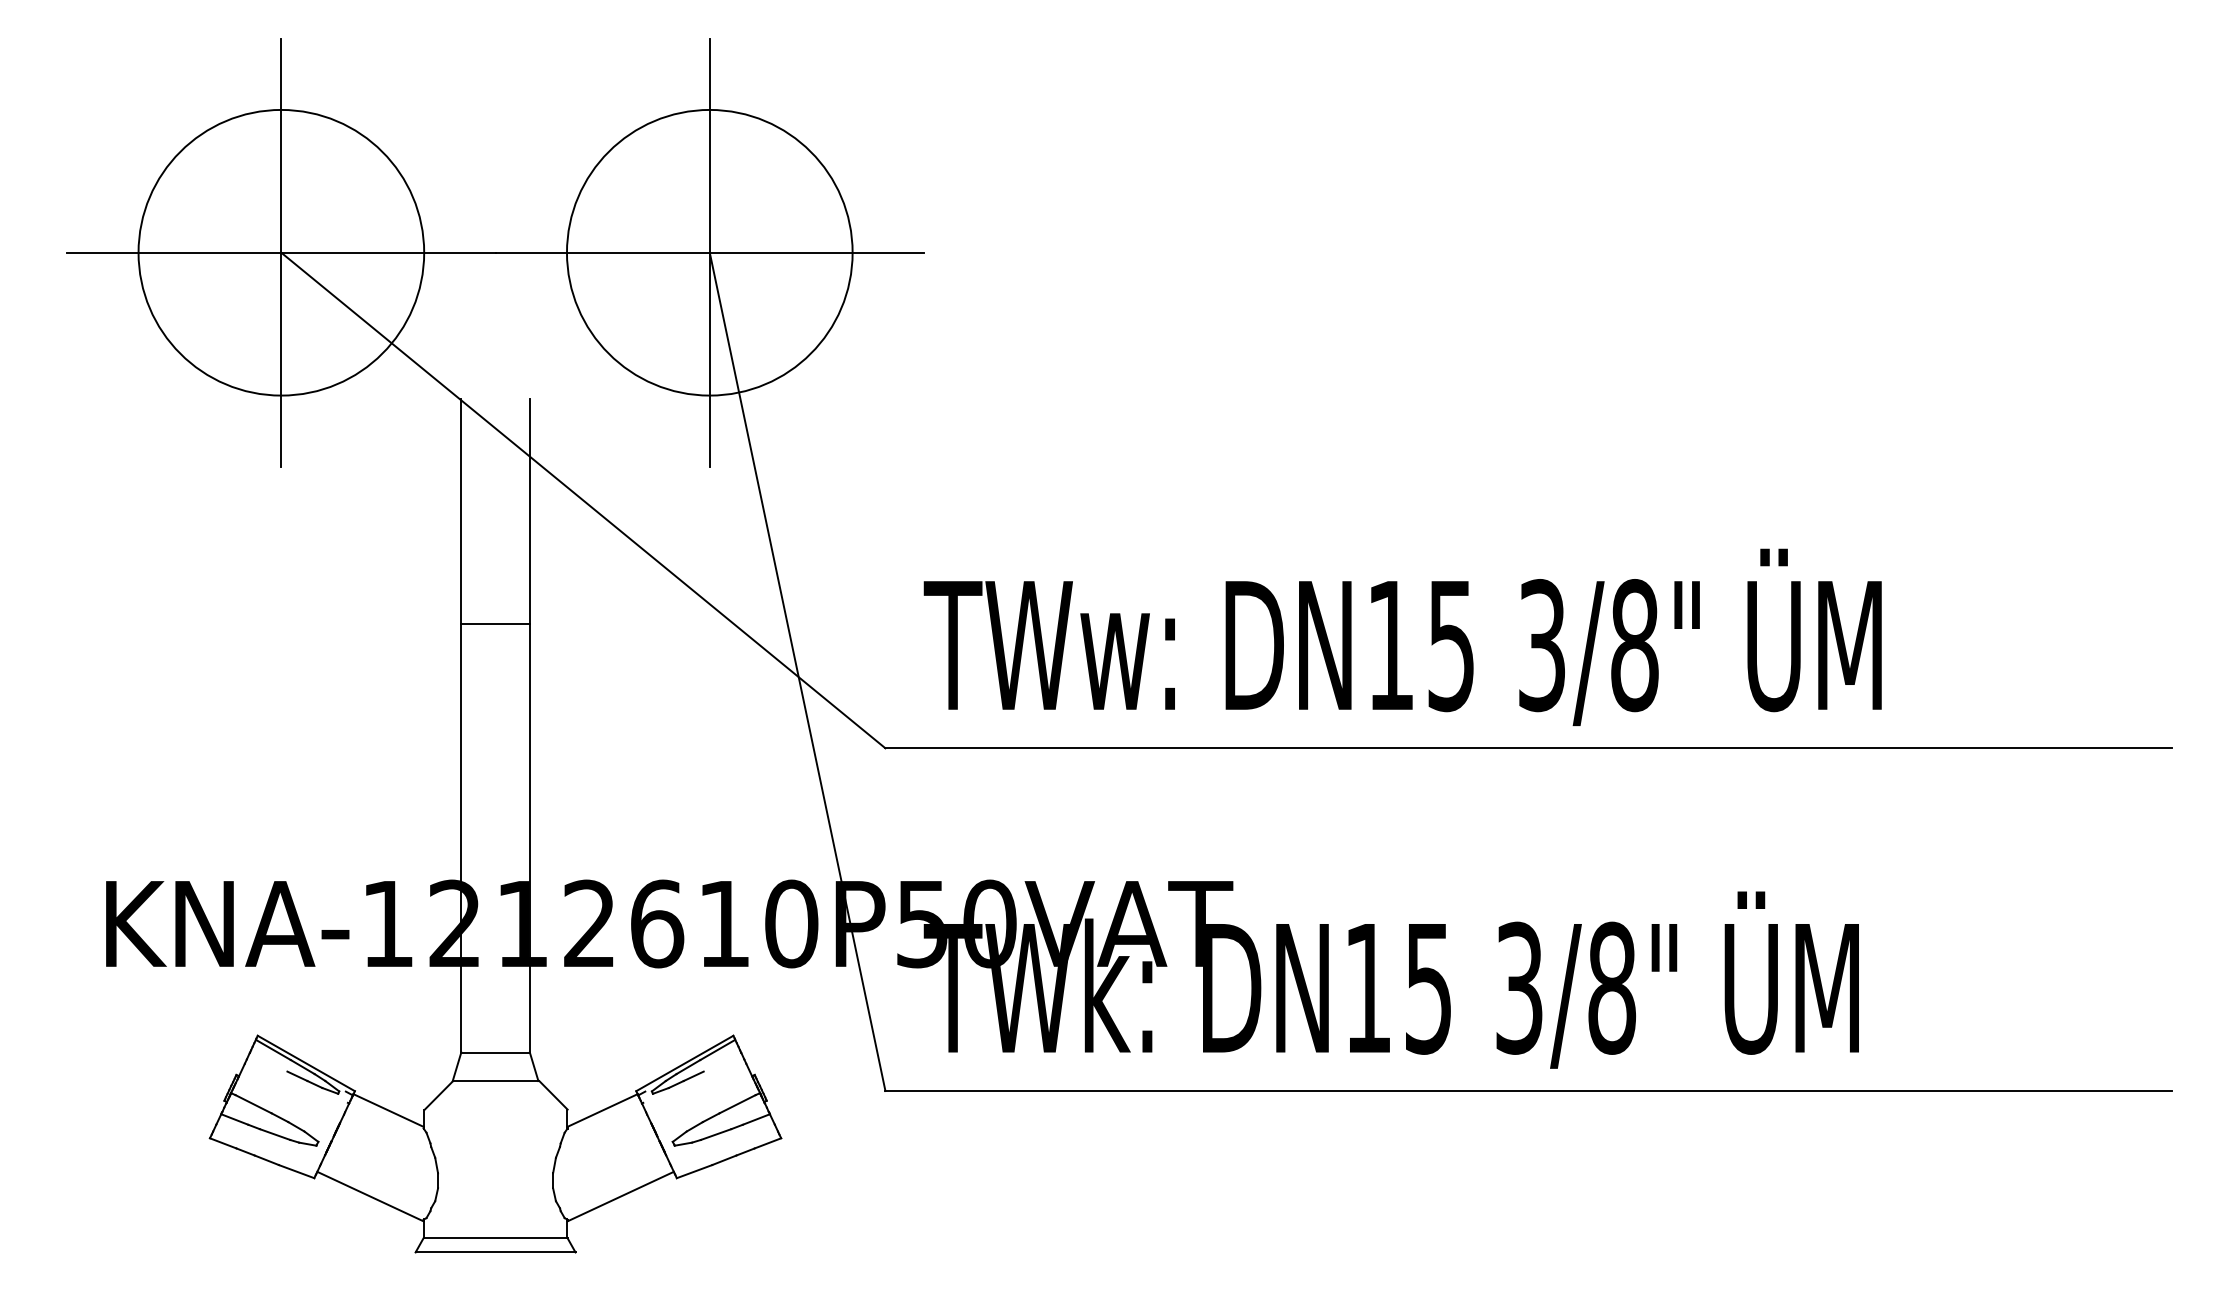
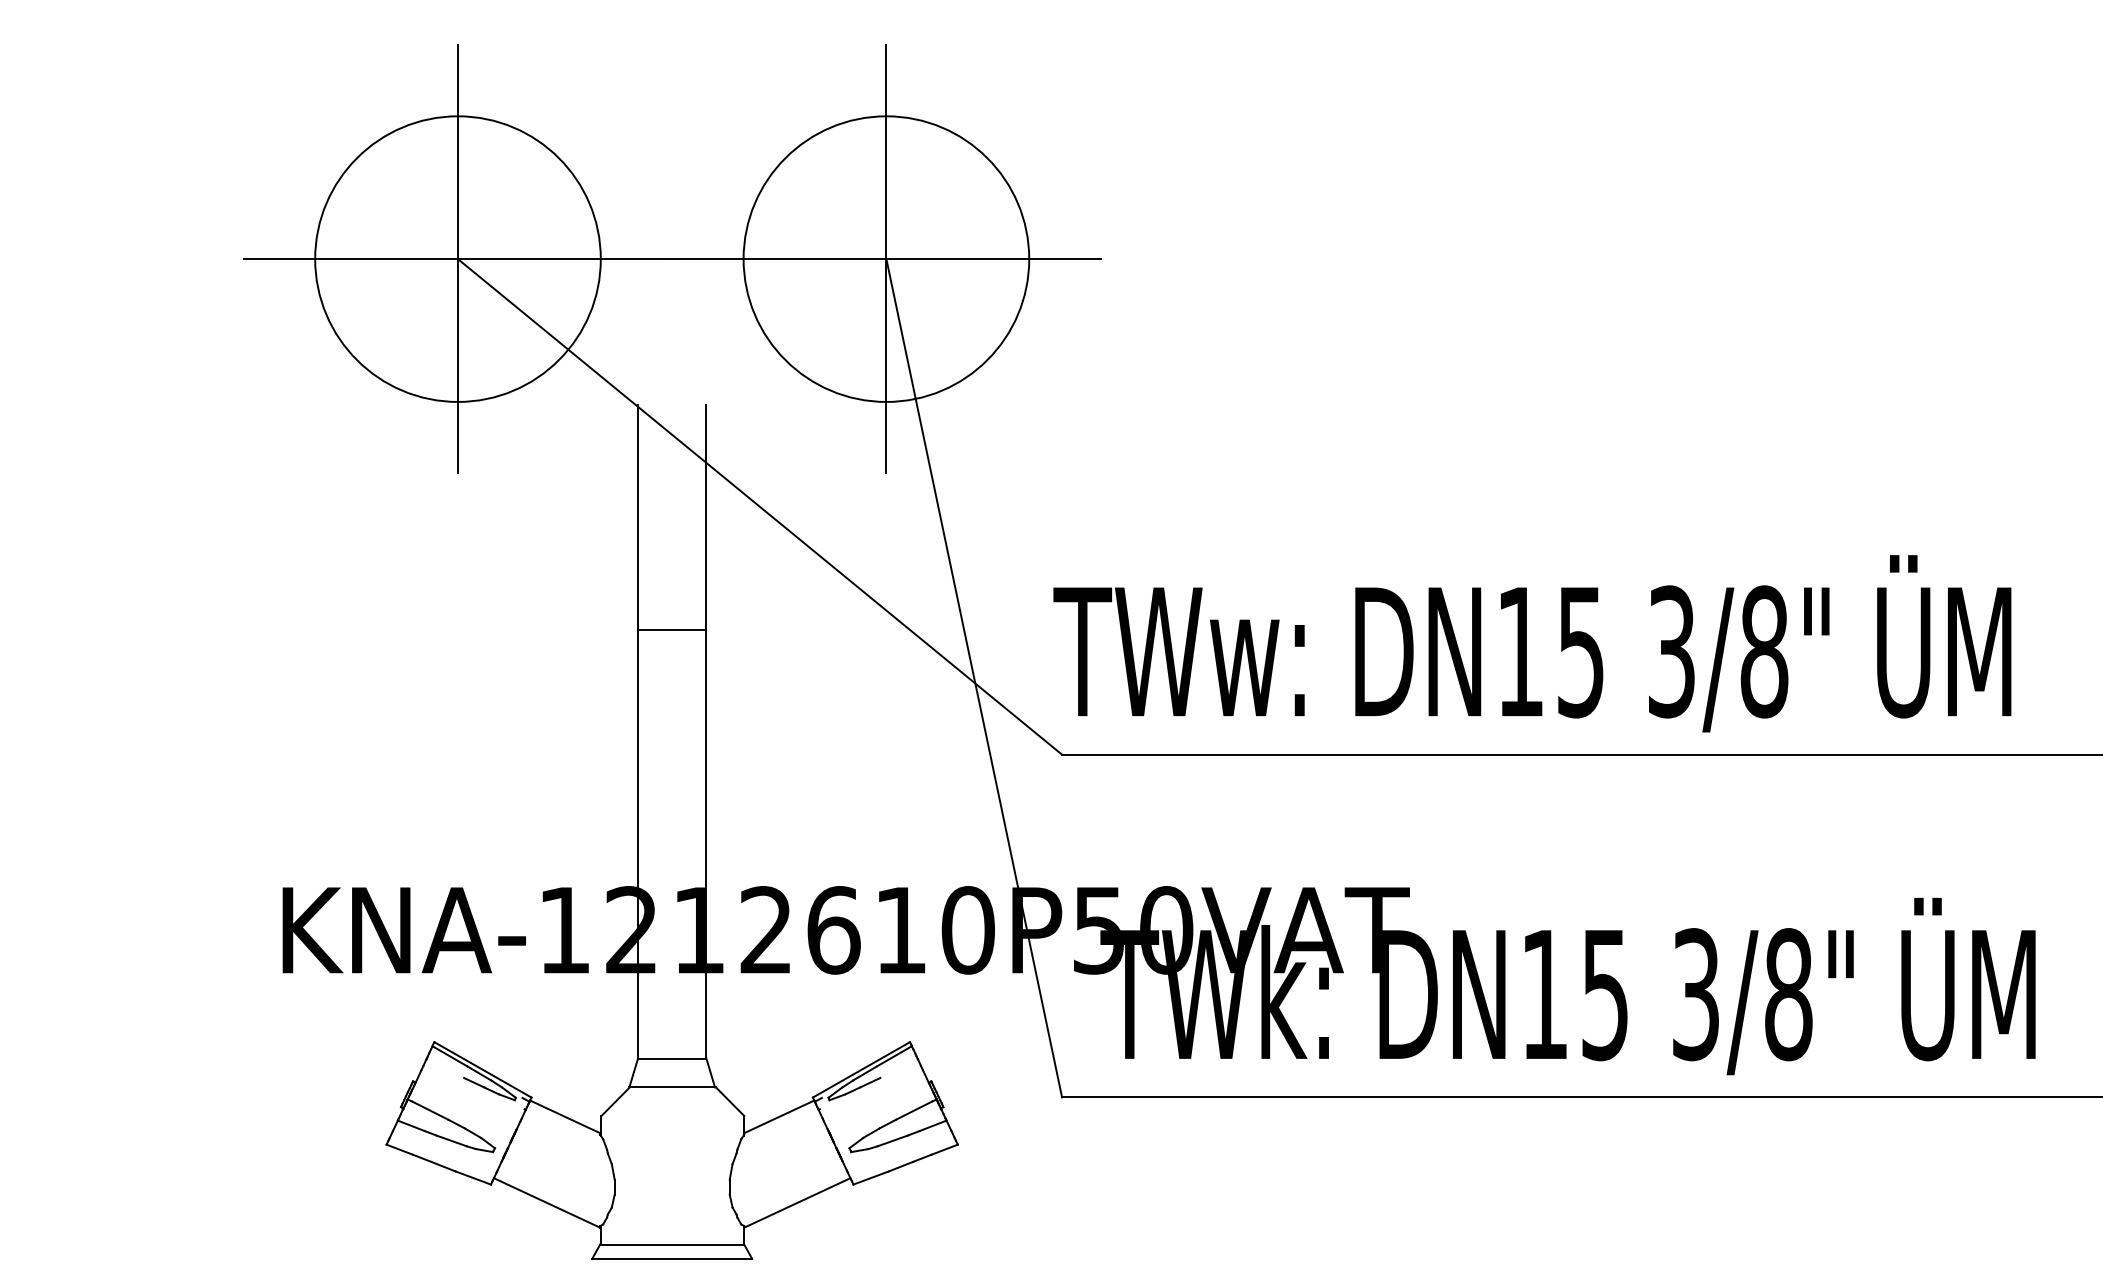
text: (1402, 636) -> (1532, 642), moved

